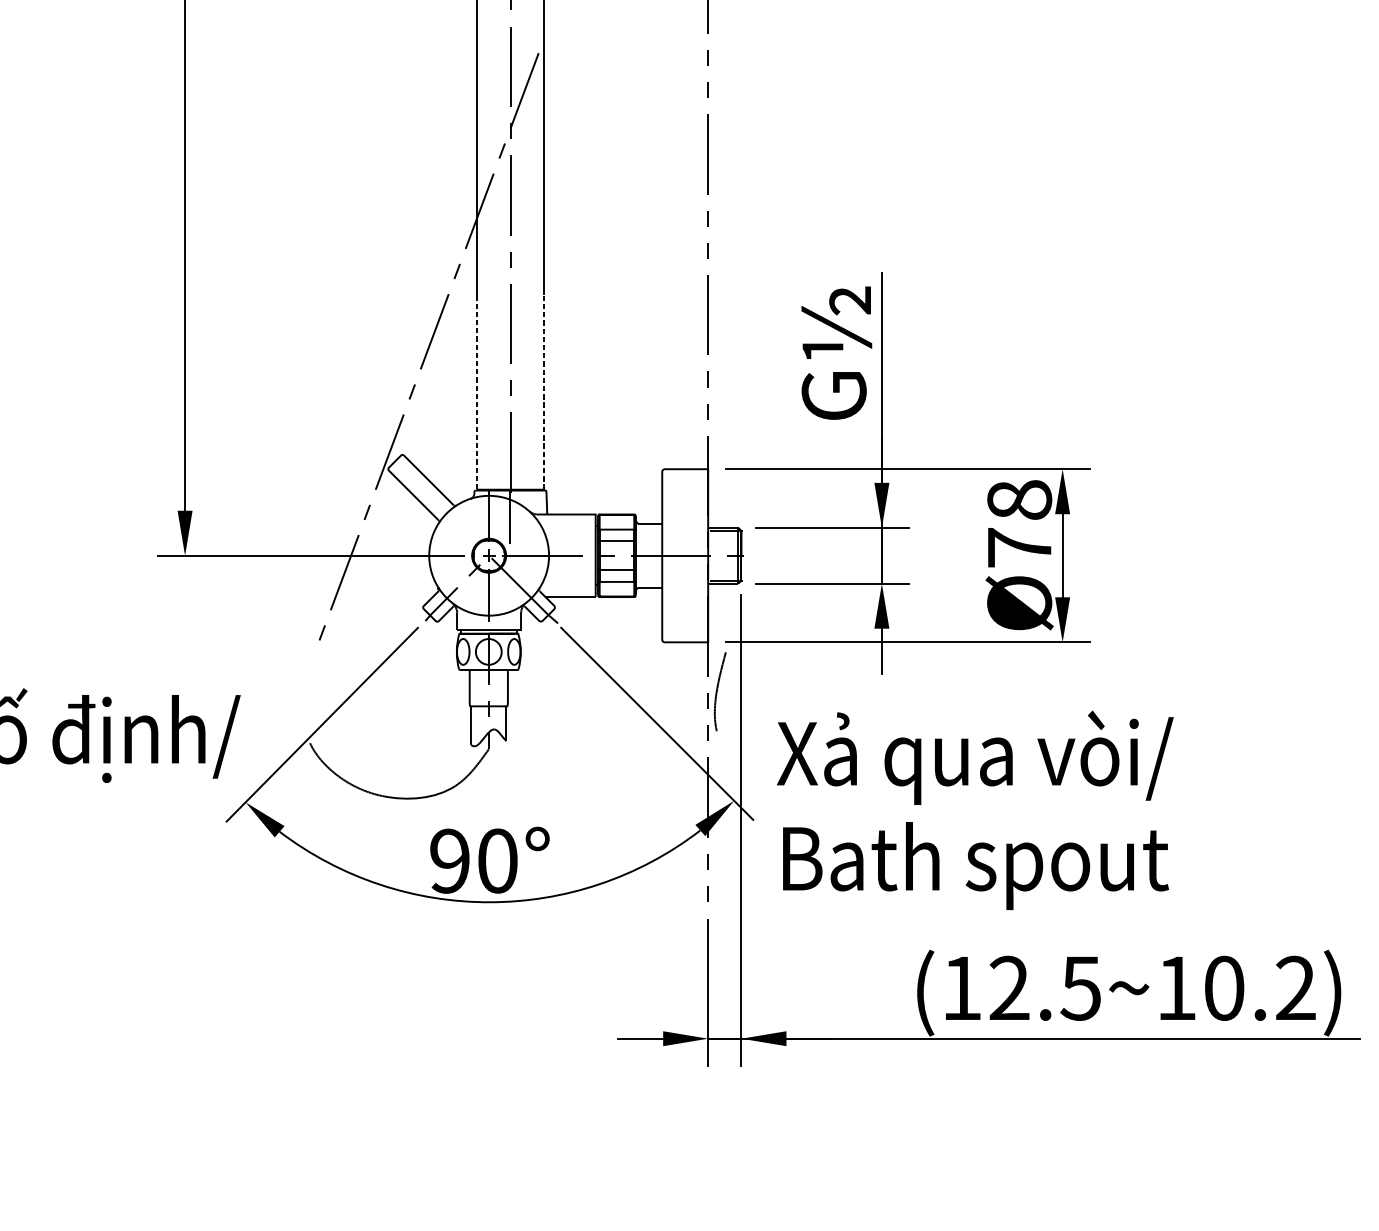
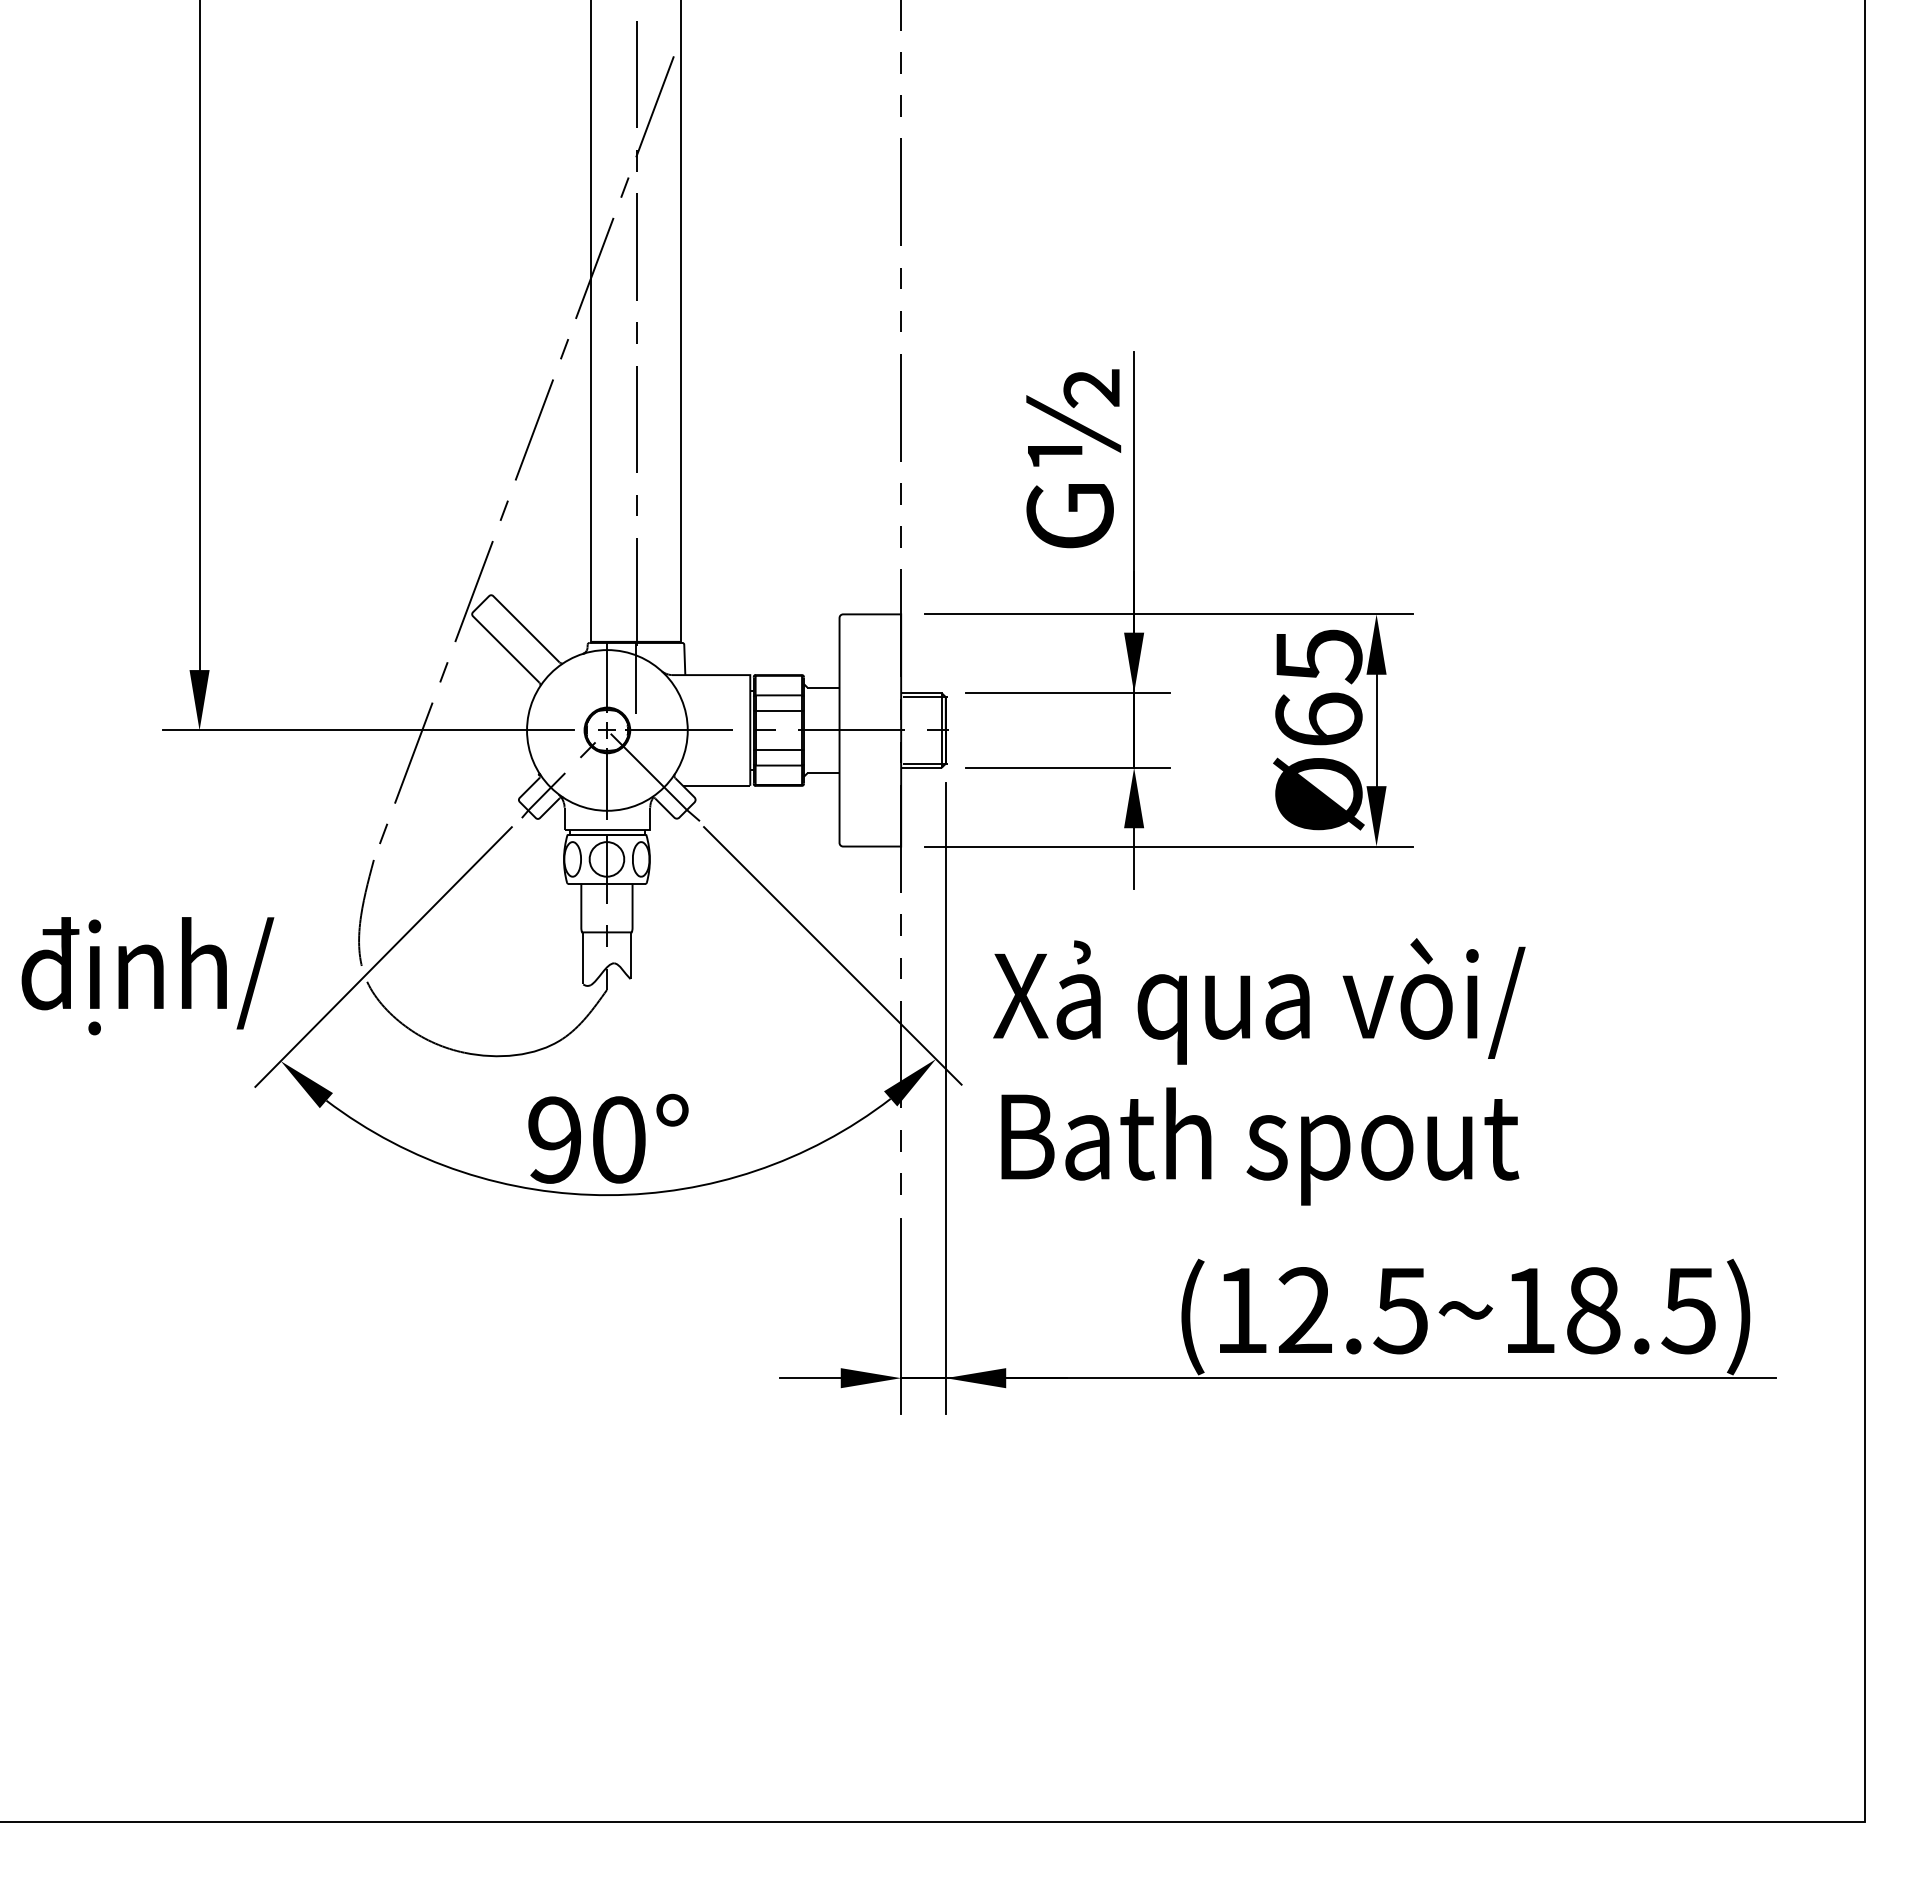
line: (543, 392) -> (680, 511), dashed -> solid
line: (477, 393) -> (591, 512), dashed -> solid
text: (1019, 523) -> (1318, 687), Ø78 -> Ø65
curve: (717, 691) -> (362, 912), moved
text: (1260, 988) -> (1641, 1310), (12.5~10.2) -> (12.5~18.5)

